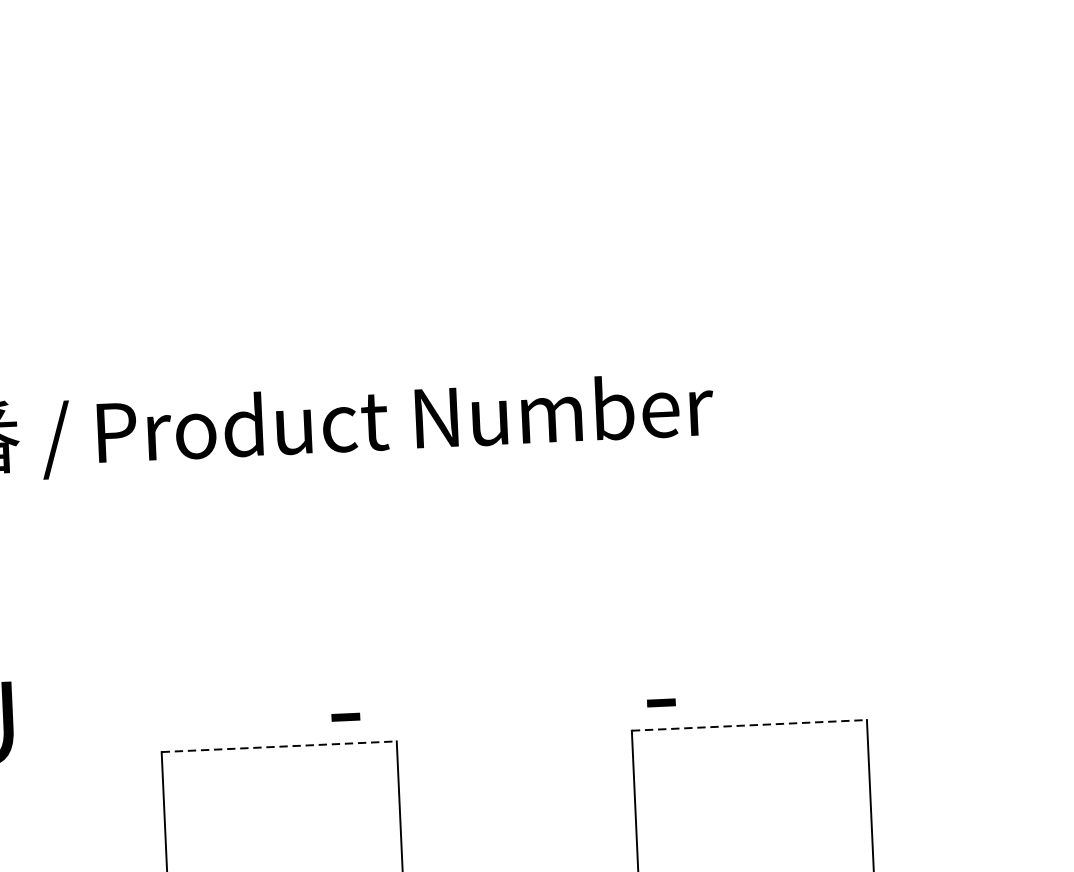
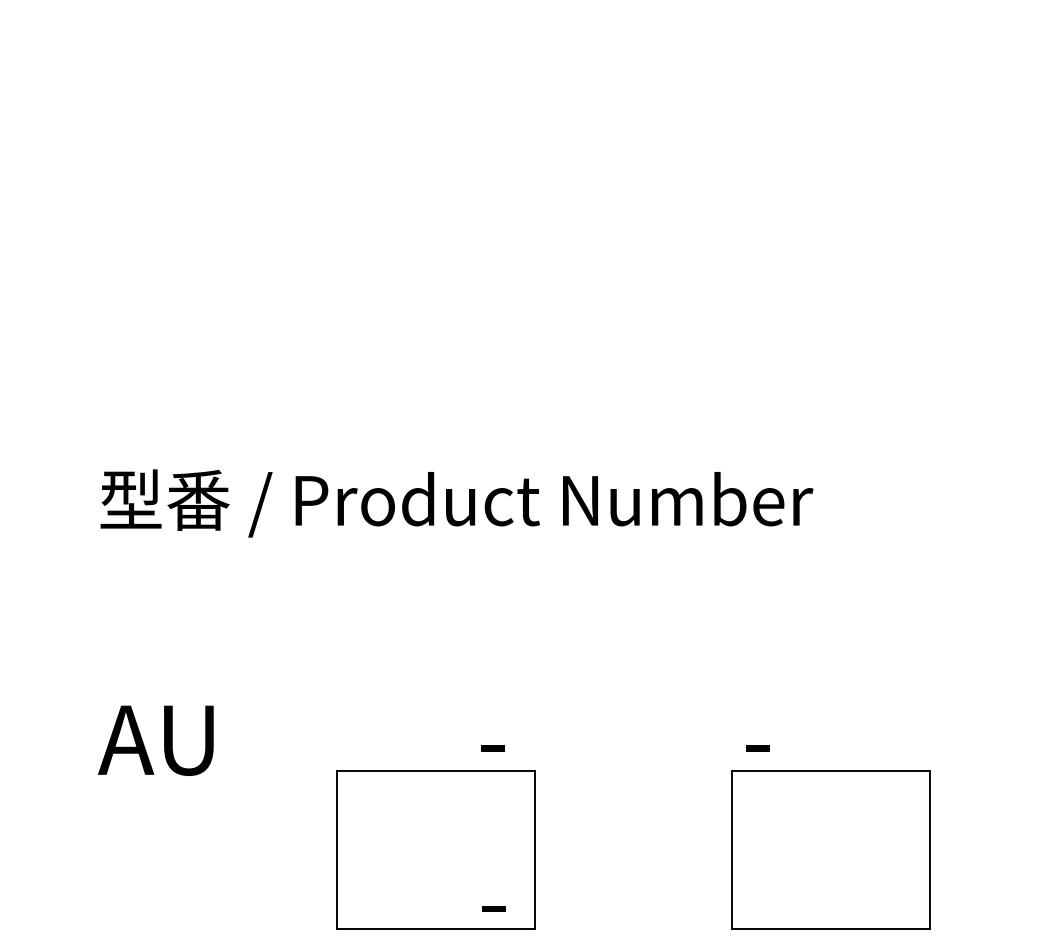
line: (749, 725) -> (831, 770), dashed -> solid
line: (278, 746) -> (435, 770), dashed -> solid

